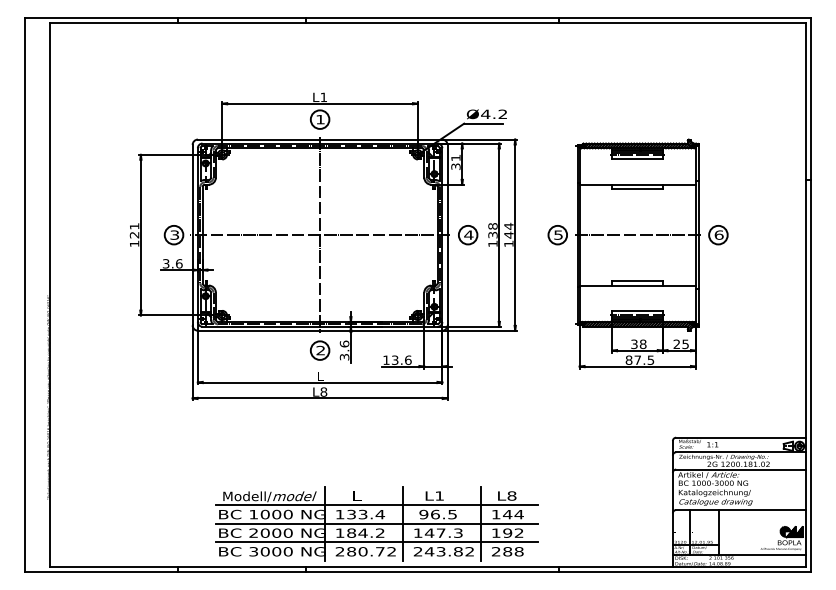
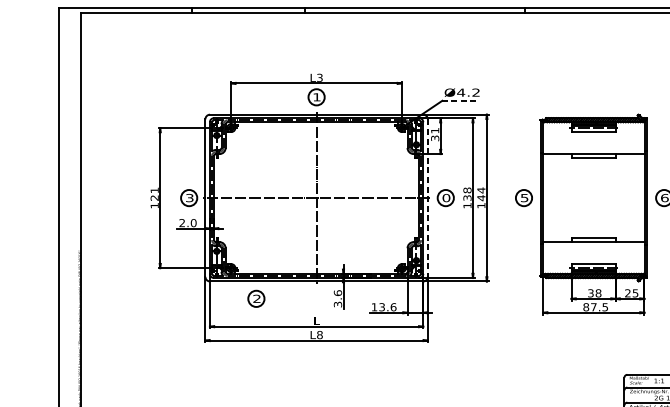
text: (323, 97) -> (319, 77), L1 -> L3
line: (483, 123) -> (459, 100), solid -> dashed
text: (468, 234) -> (446, 197), 4 -> 0
line: (447, 235) -> (427, 198), solid -> dashed
line: (638, 235) -> (594, 198), removed
text: (172, 263) -> (187, 222), 3.6 -> 2.0
part: (319, 350) -> (255, 298), moved

